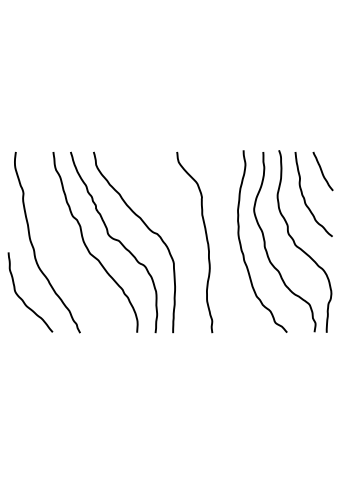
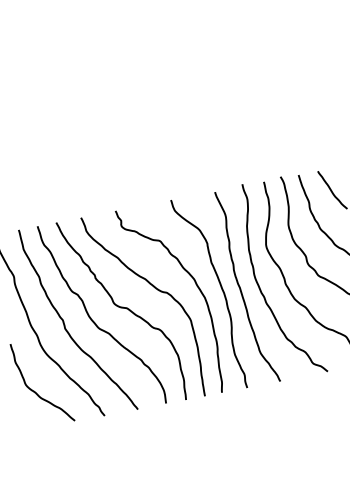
curve: (184, 233) -> (196, 286), added
curve: (60, 242) -> (64, 322), added
curve: (224, 242) -> (241, 287), added

